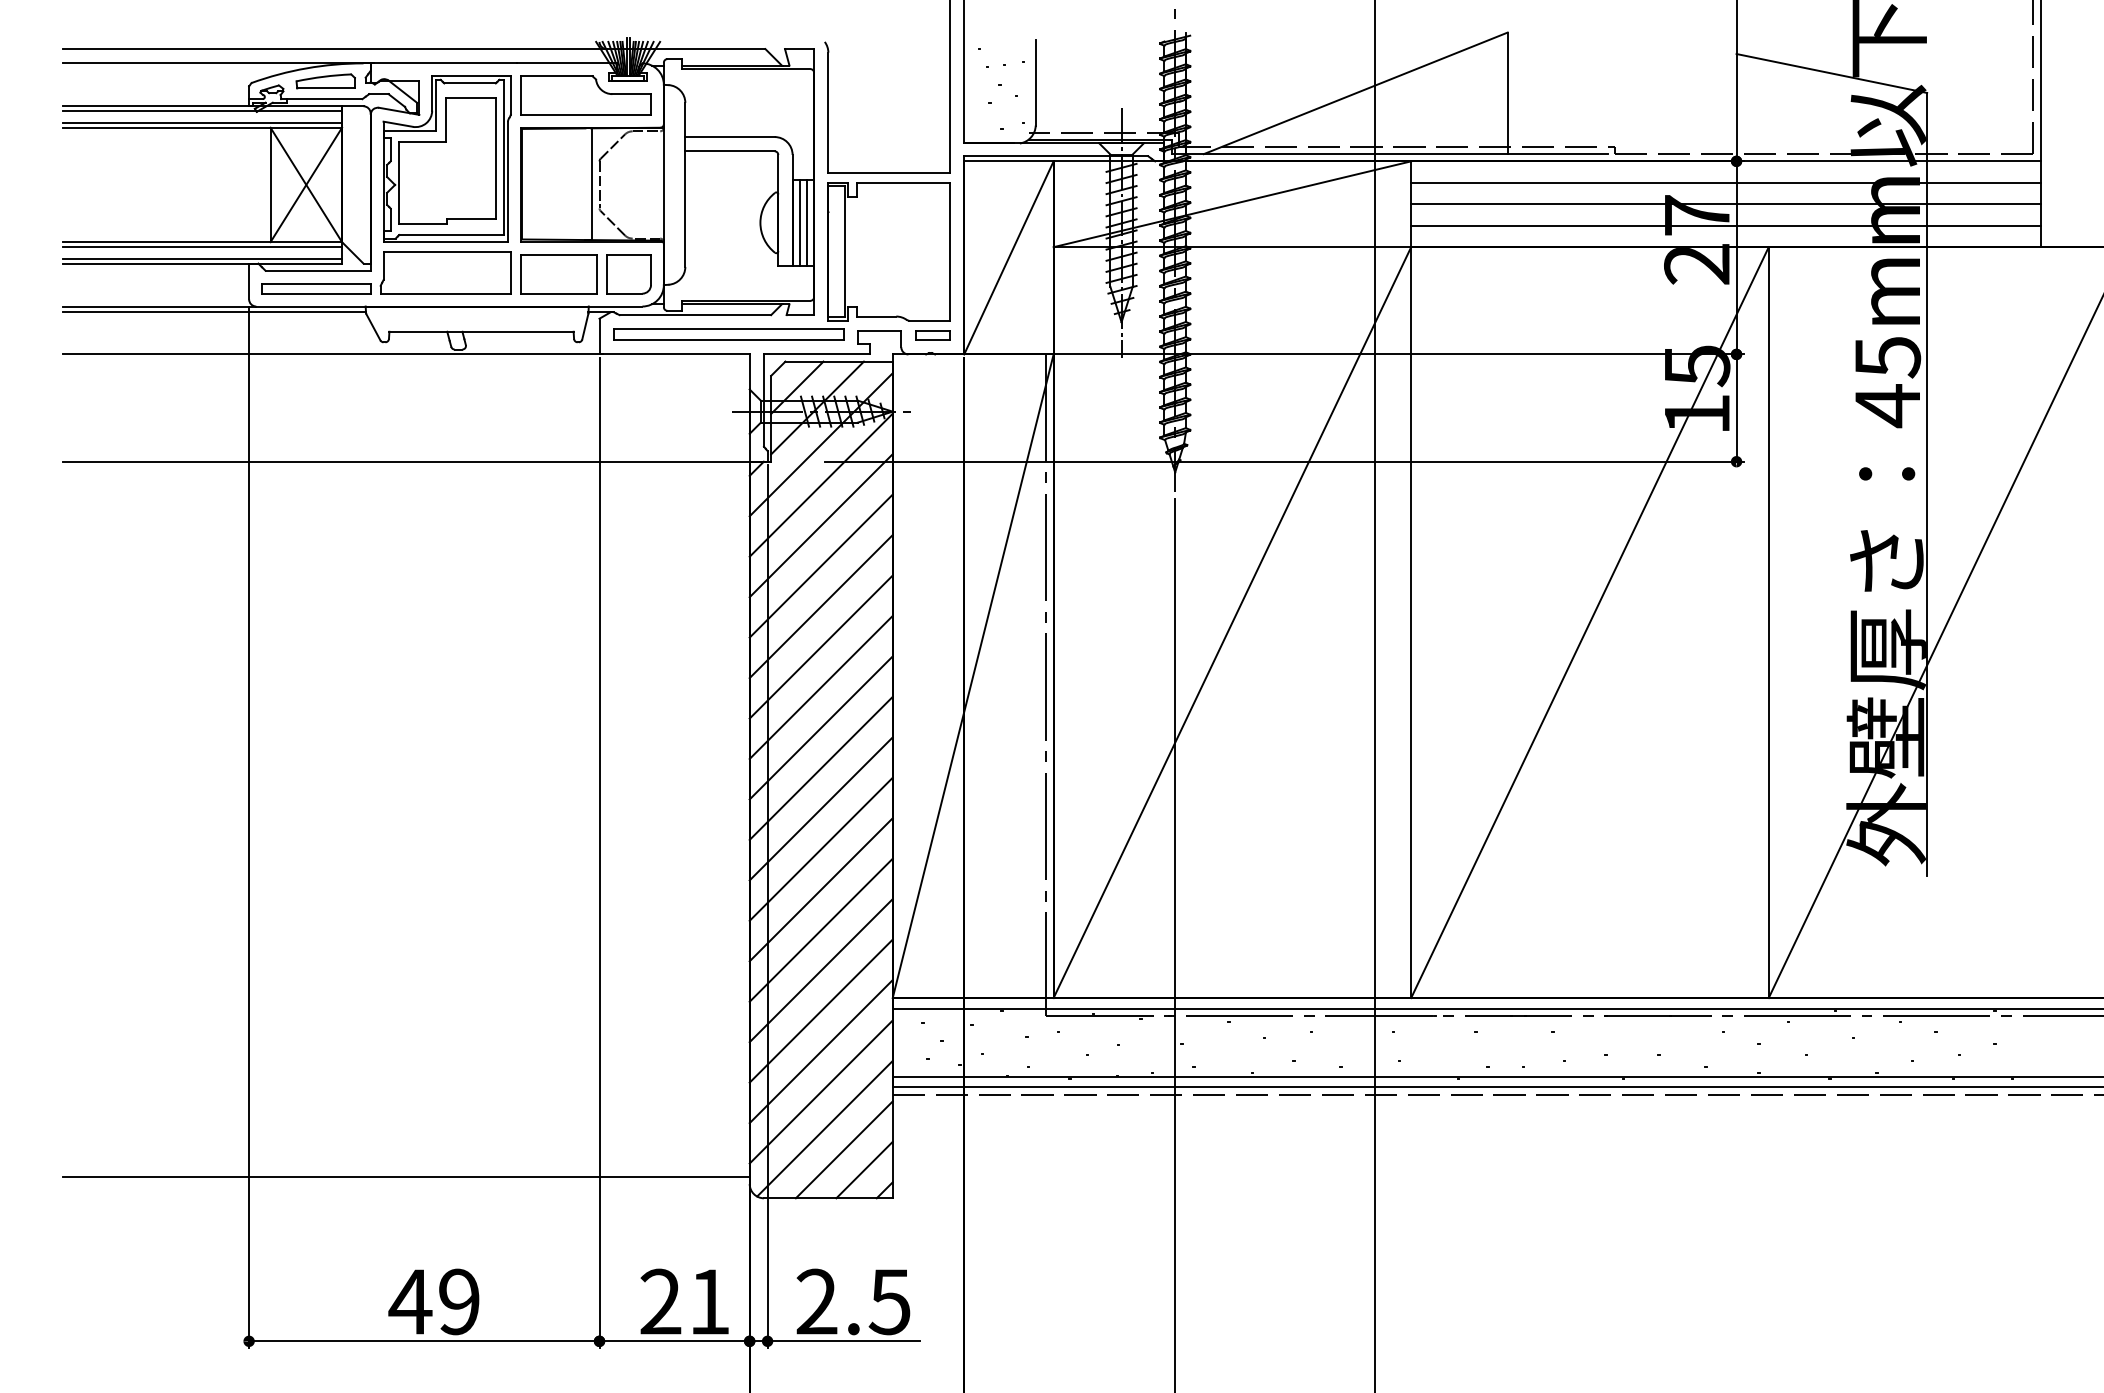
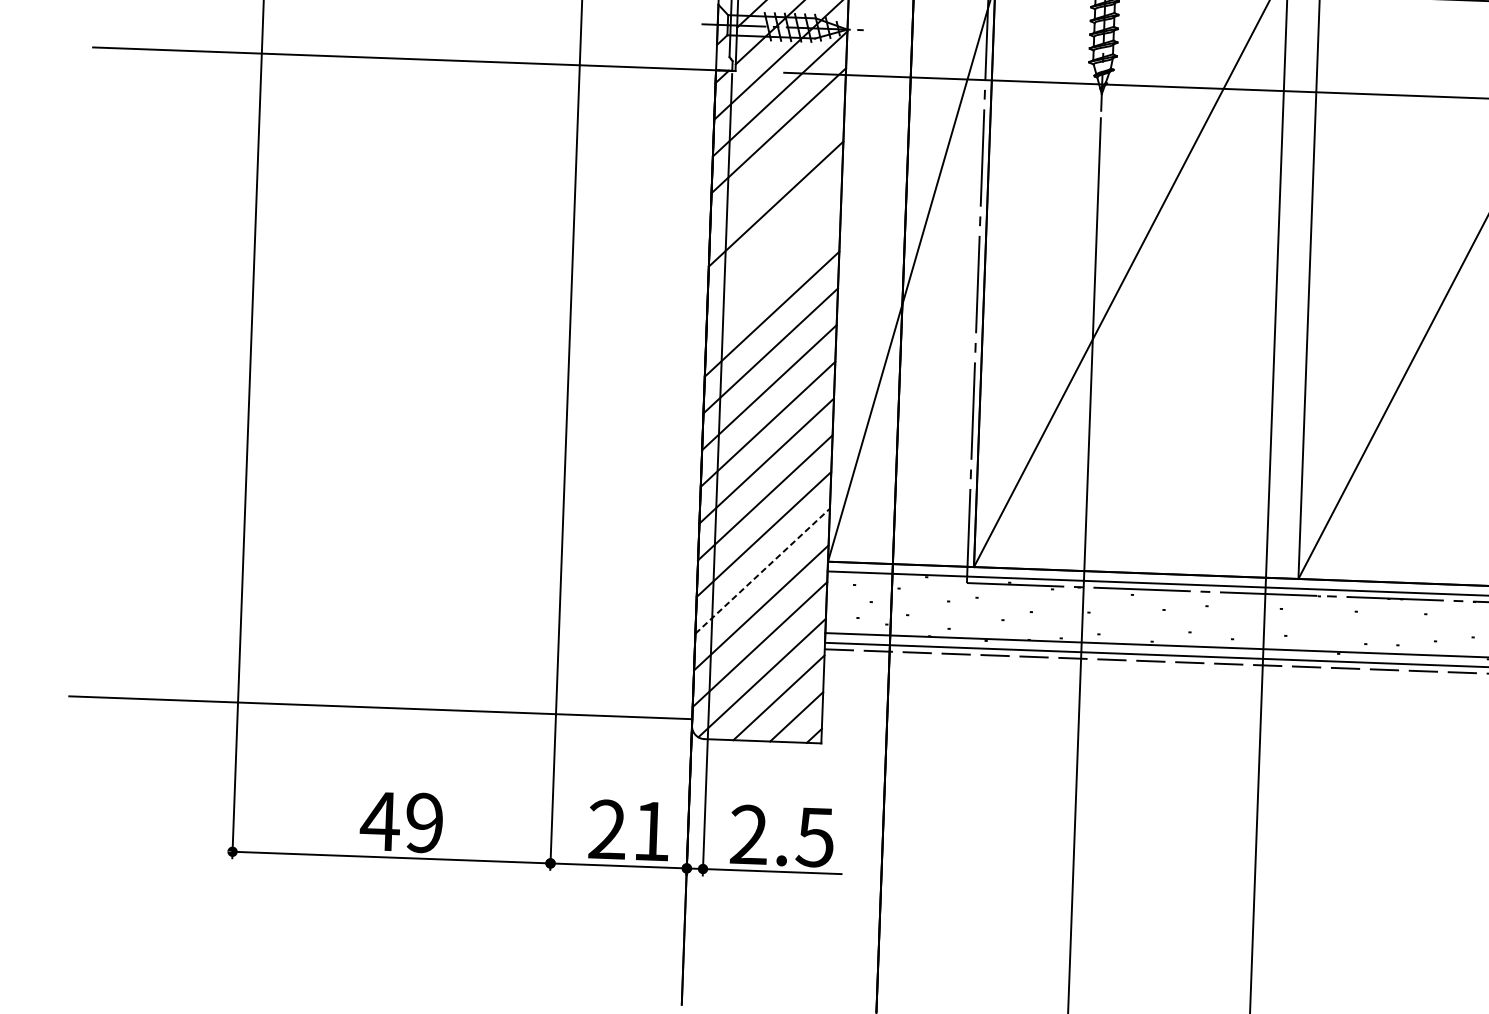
line: (820, 565) -> (776, 166), removed
line: (820, 646) -> (774, 240), removed
line: (820, 687) -> (772, 277), removed
line: (821, 1010) -> (762, 570), solid -> dashed

